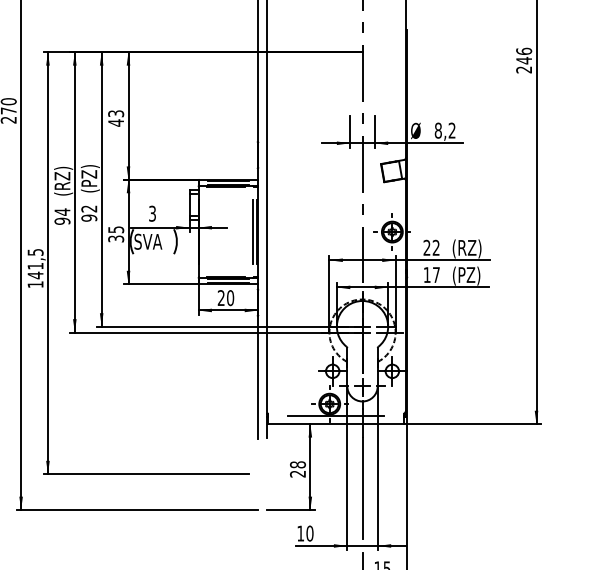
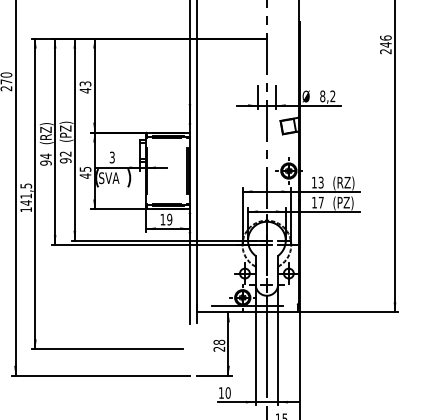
text: (116, 238) -> (85, 175), 35 -> 45
text: (431, 247) -> (317, 182), 22 -> 13
text: (226, 297) -> (166, 219), 20 -> 19

